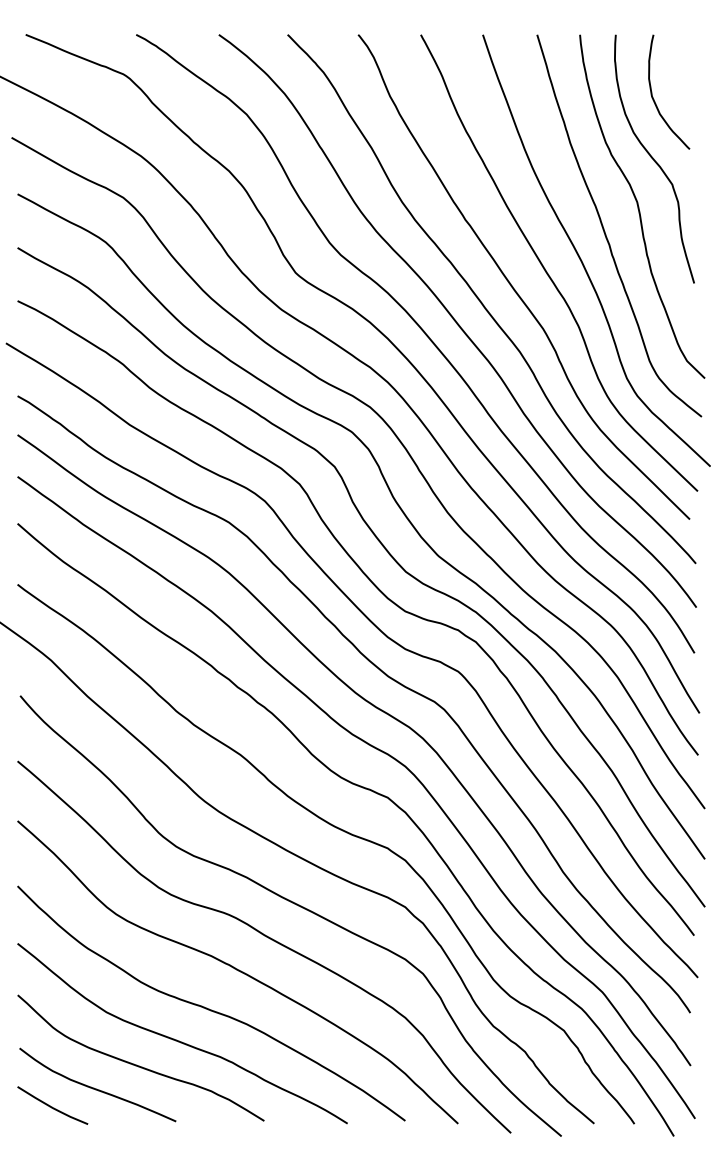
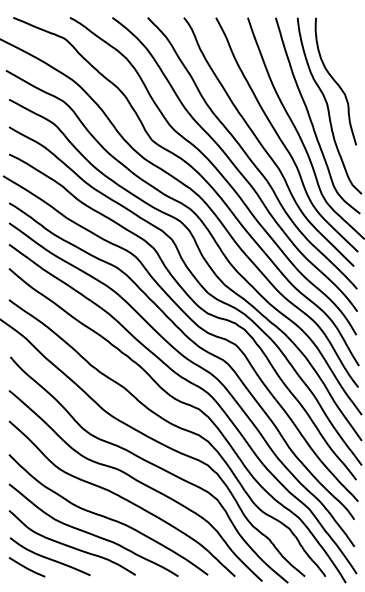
curve: (653, 90) -> (335, 46), removed

